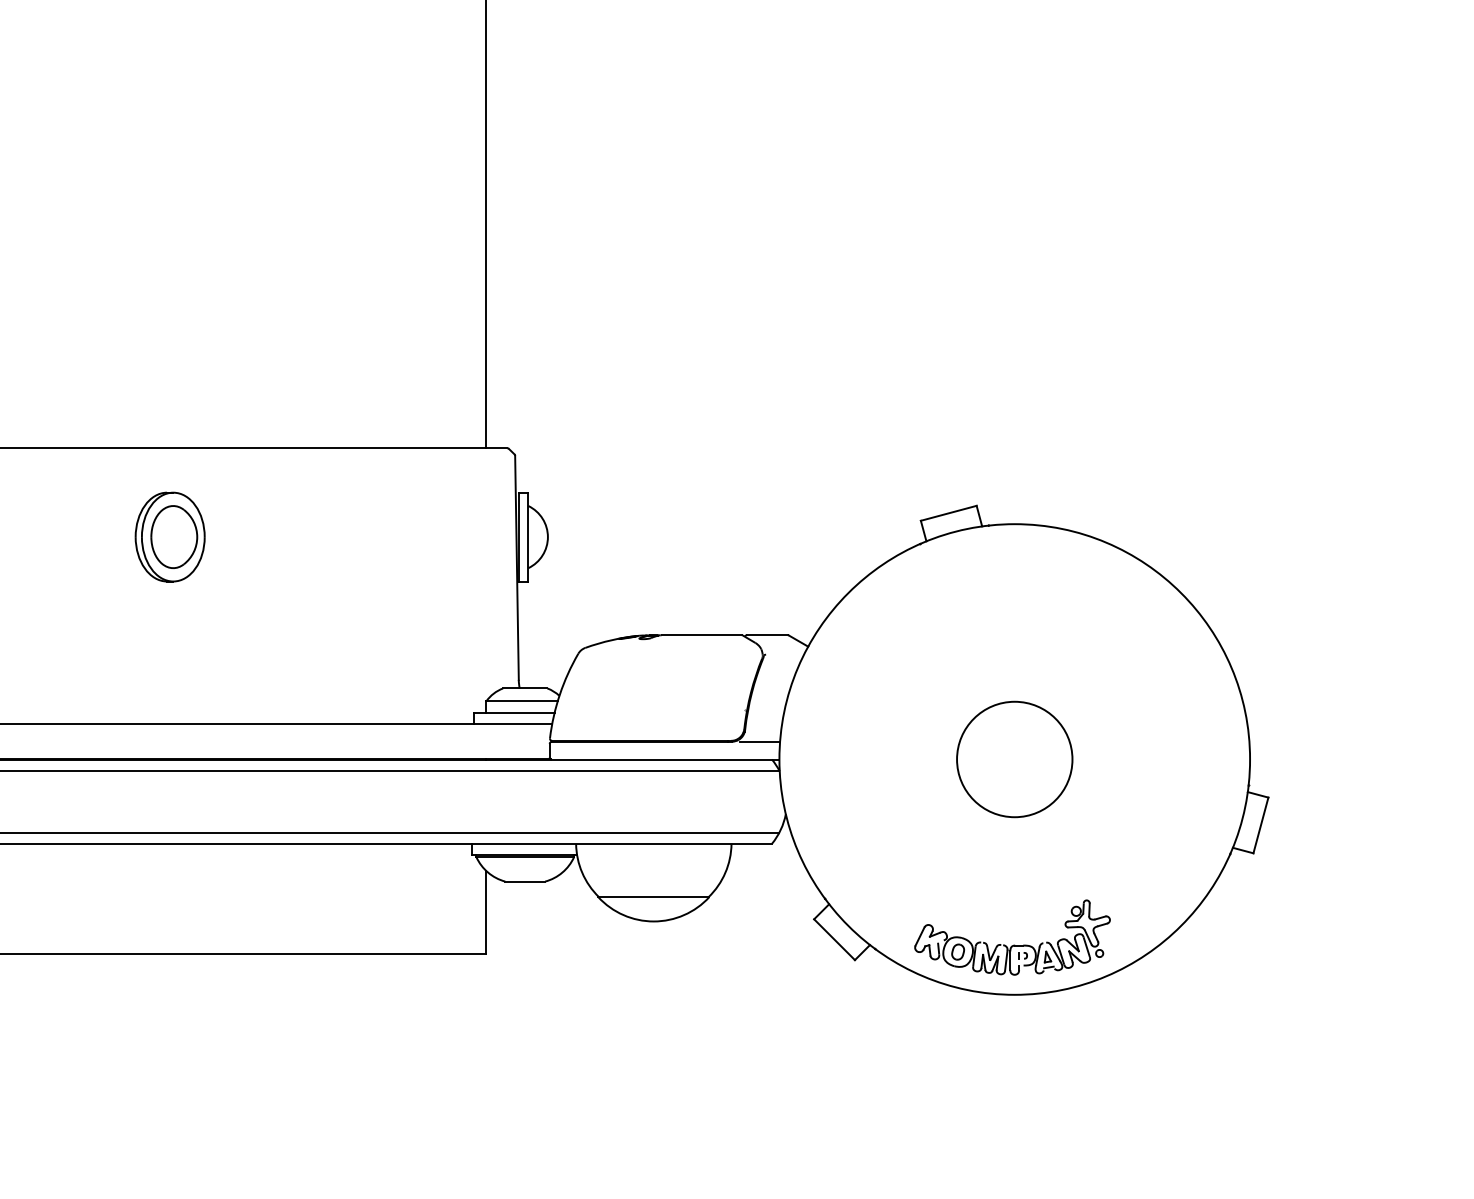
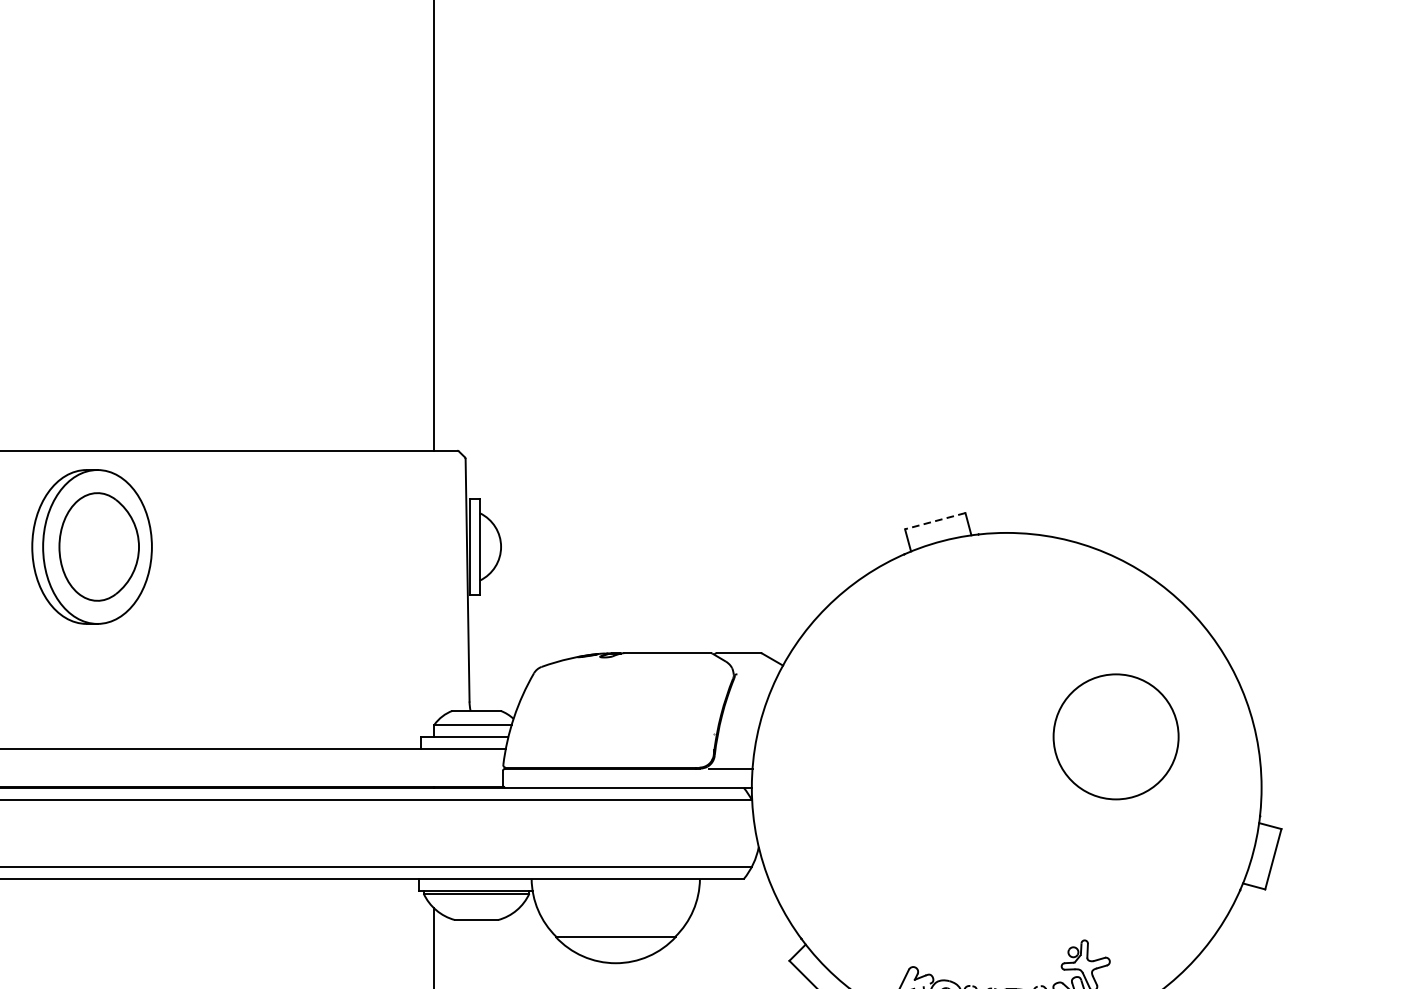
line: (948, 513) -> (934, 521), solid -> dashed
part: (169, 536) -> (91, 546), size x1.6
circle: (1014, 759) -> (1115, 736), moved

